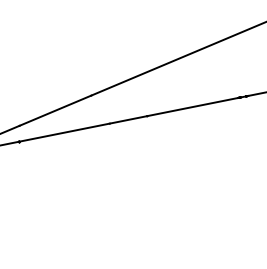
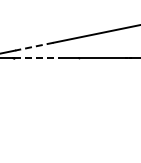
line: (55, 110) -> (34, 46), solid -> dashed
line: (66, 132) -> (37, 58), solid -> dashed

